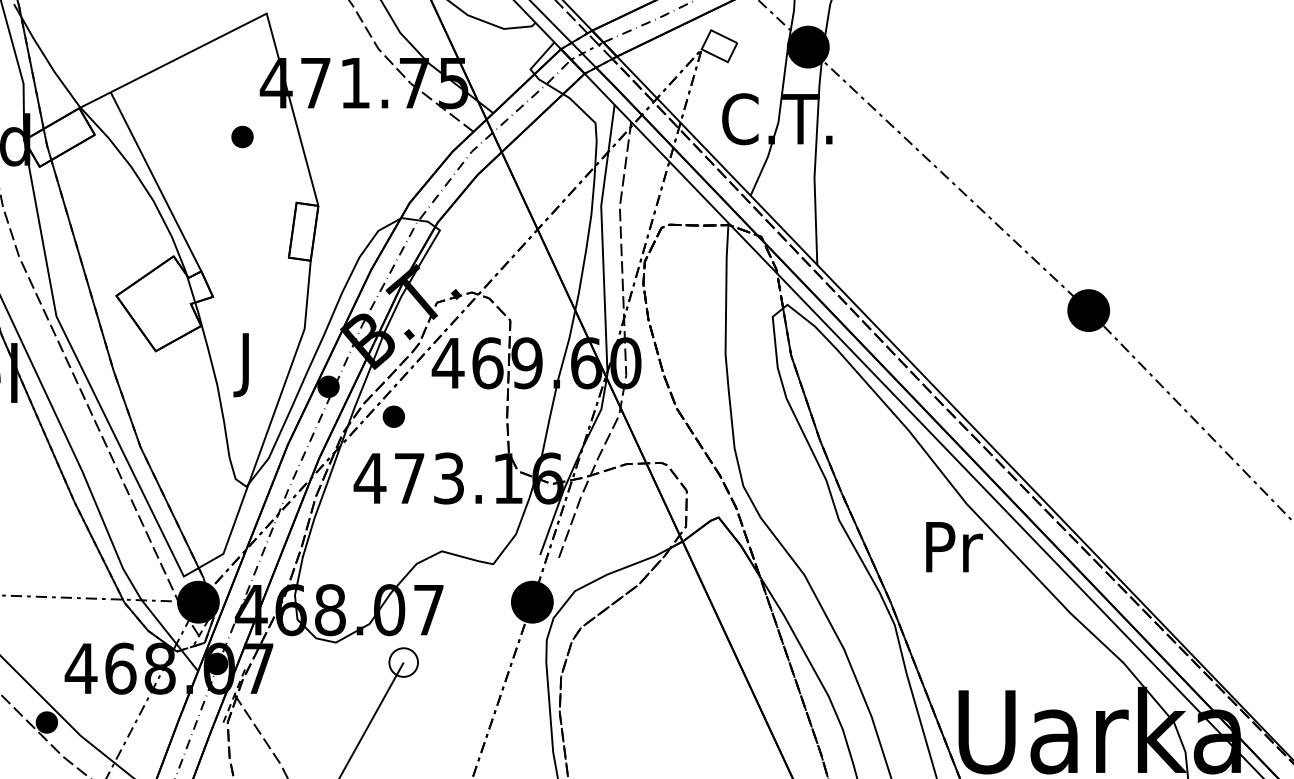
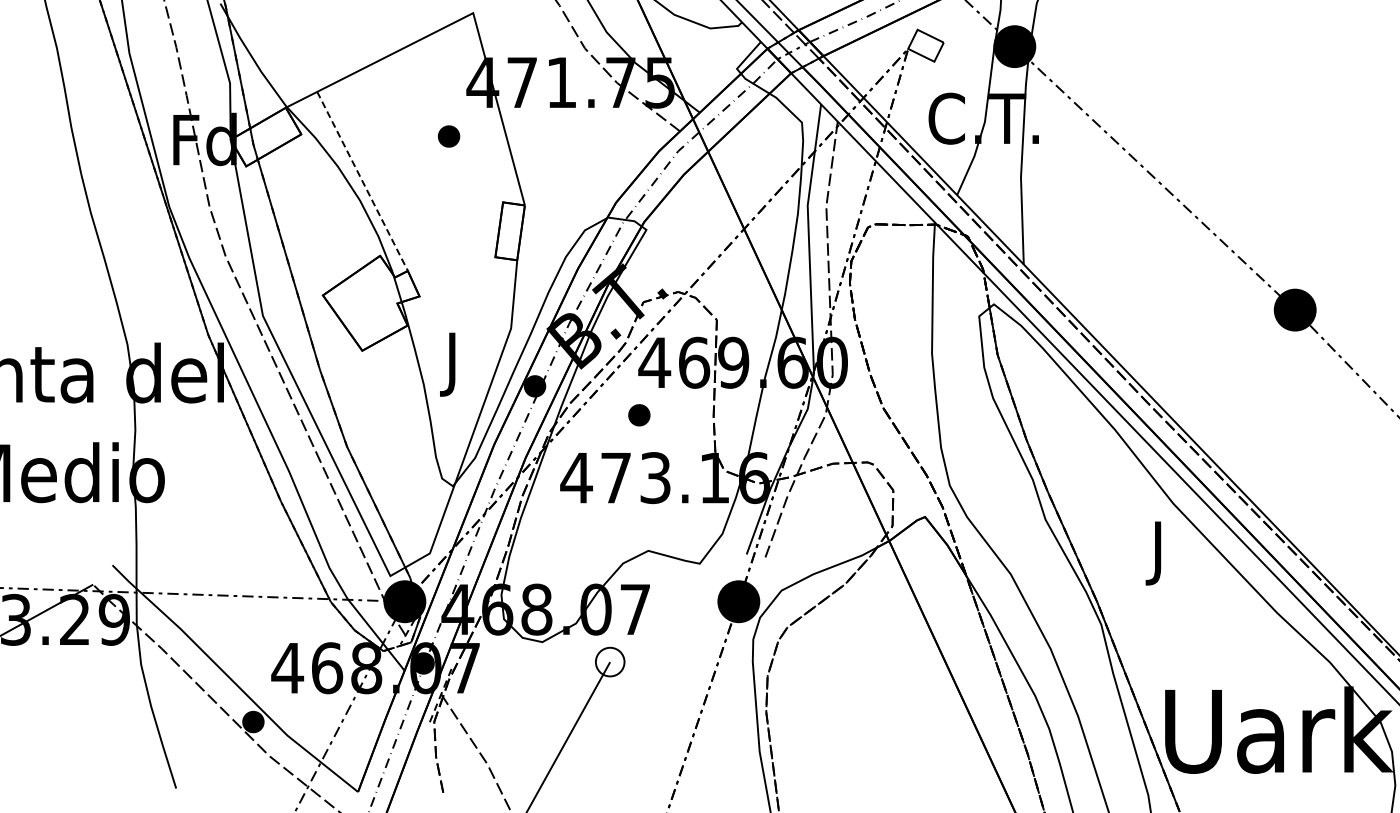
line: (156, 181) -> (362, 181), solid -> dashed
part: (394, 416) -> (639, 415), moved
text: (954, 553) -> (1160, 553), Pr -> J

